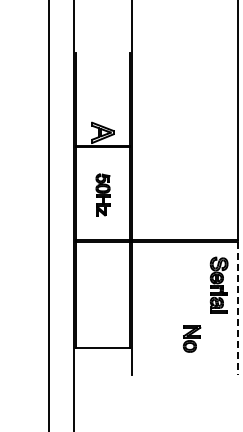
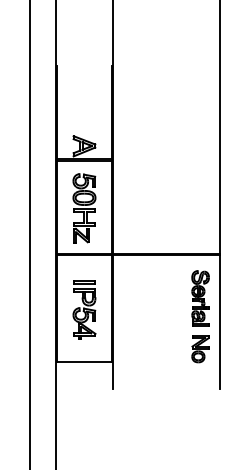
part: (103, 195) -> (84, 208), size x1.67
part: (103, 296) -> (84, 309), added
line: (238, 309) -> (219, 322), dashed -> solid
part: (192, 339) -> (200, 349), moved

